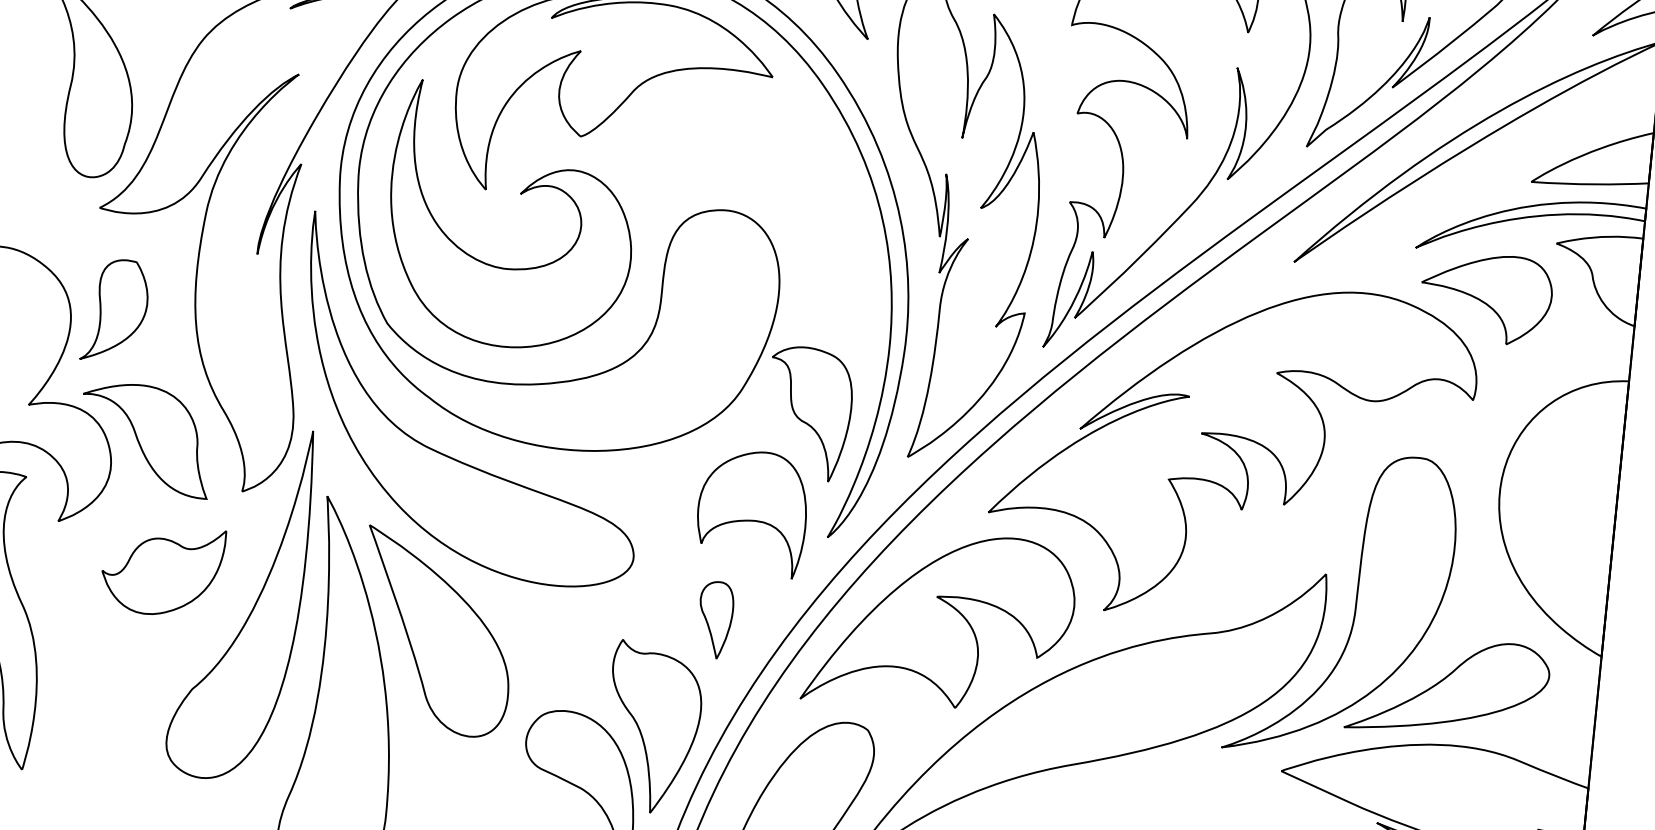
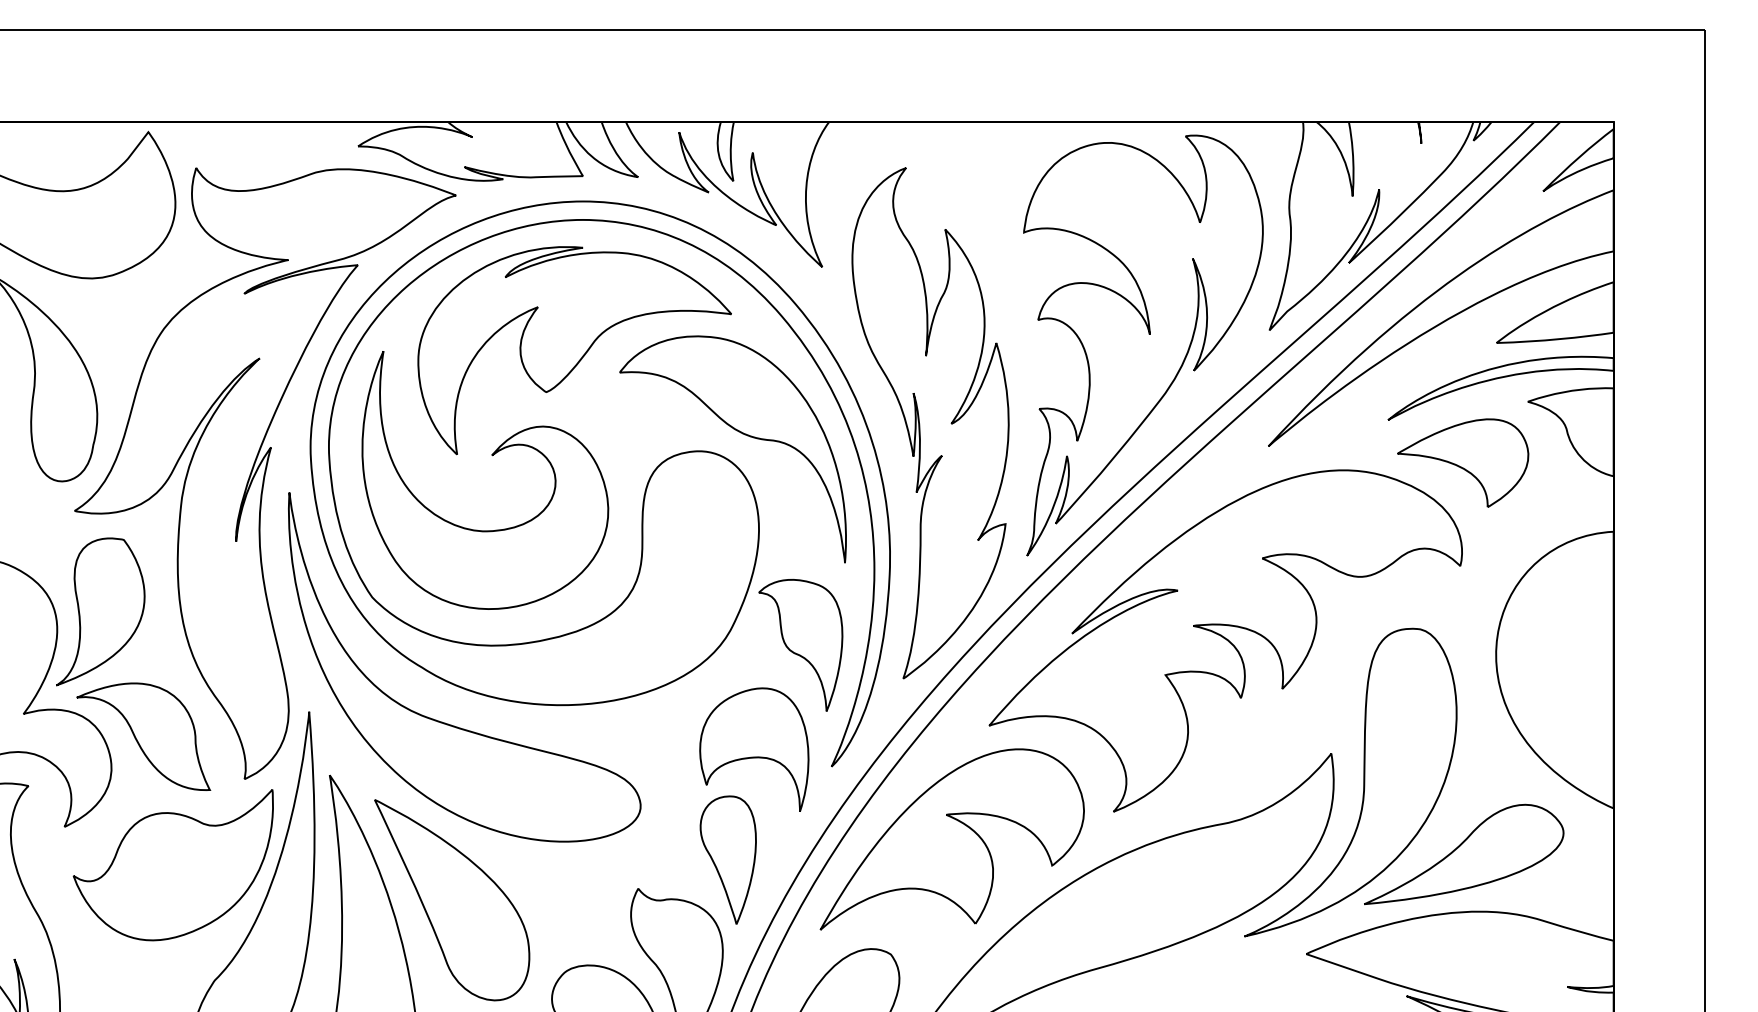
part: (769, 196) -> (740, 433), added
part: (115, 310) -> (100, 611), size x1.43
part: (161, 570) -> (172, 865), size x1.67
part: (714, 619) -> (727, 859), size x1.67

